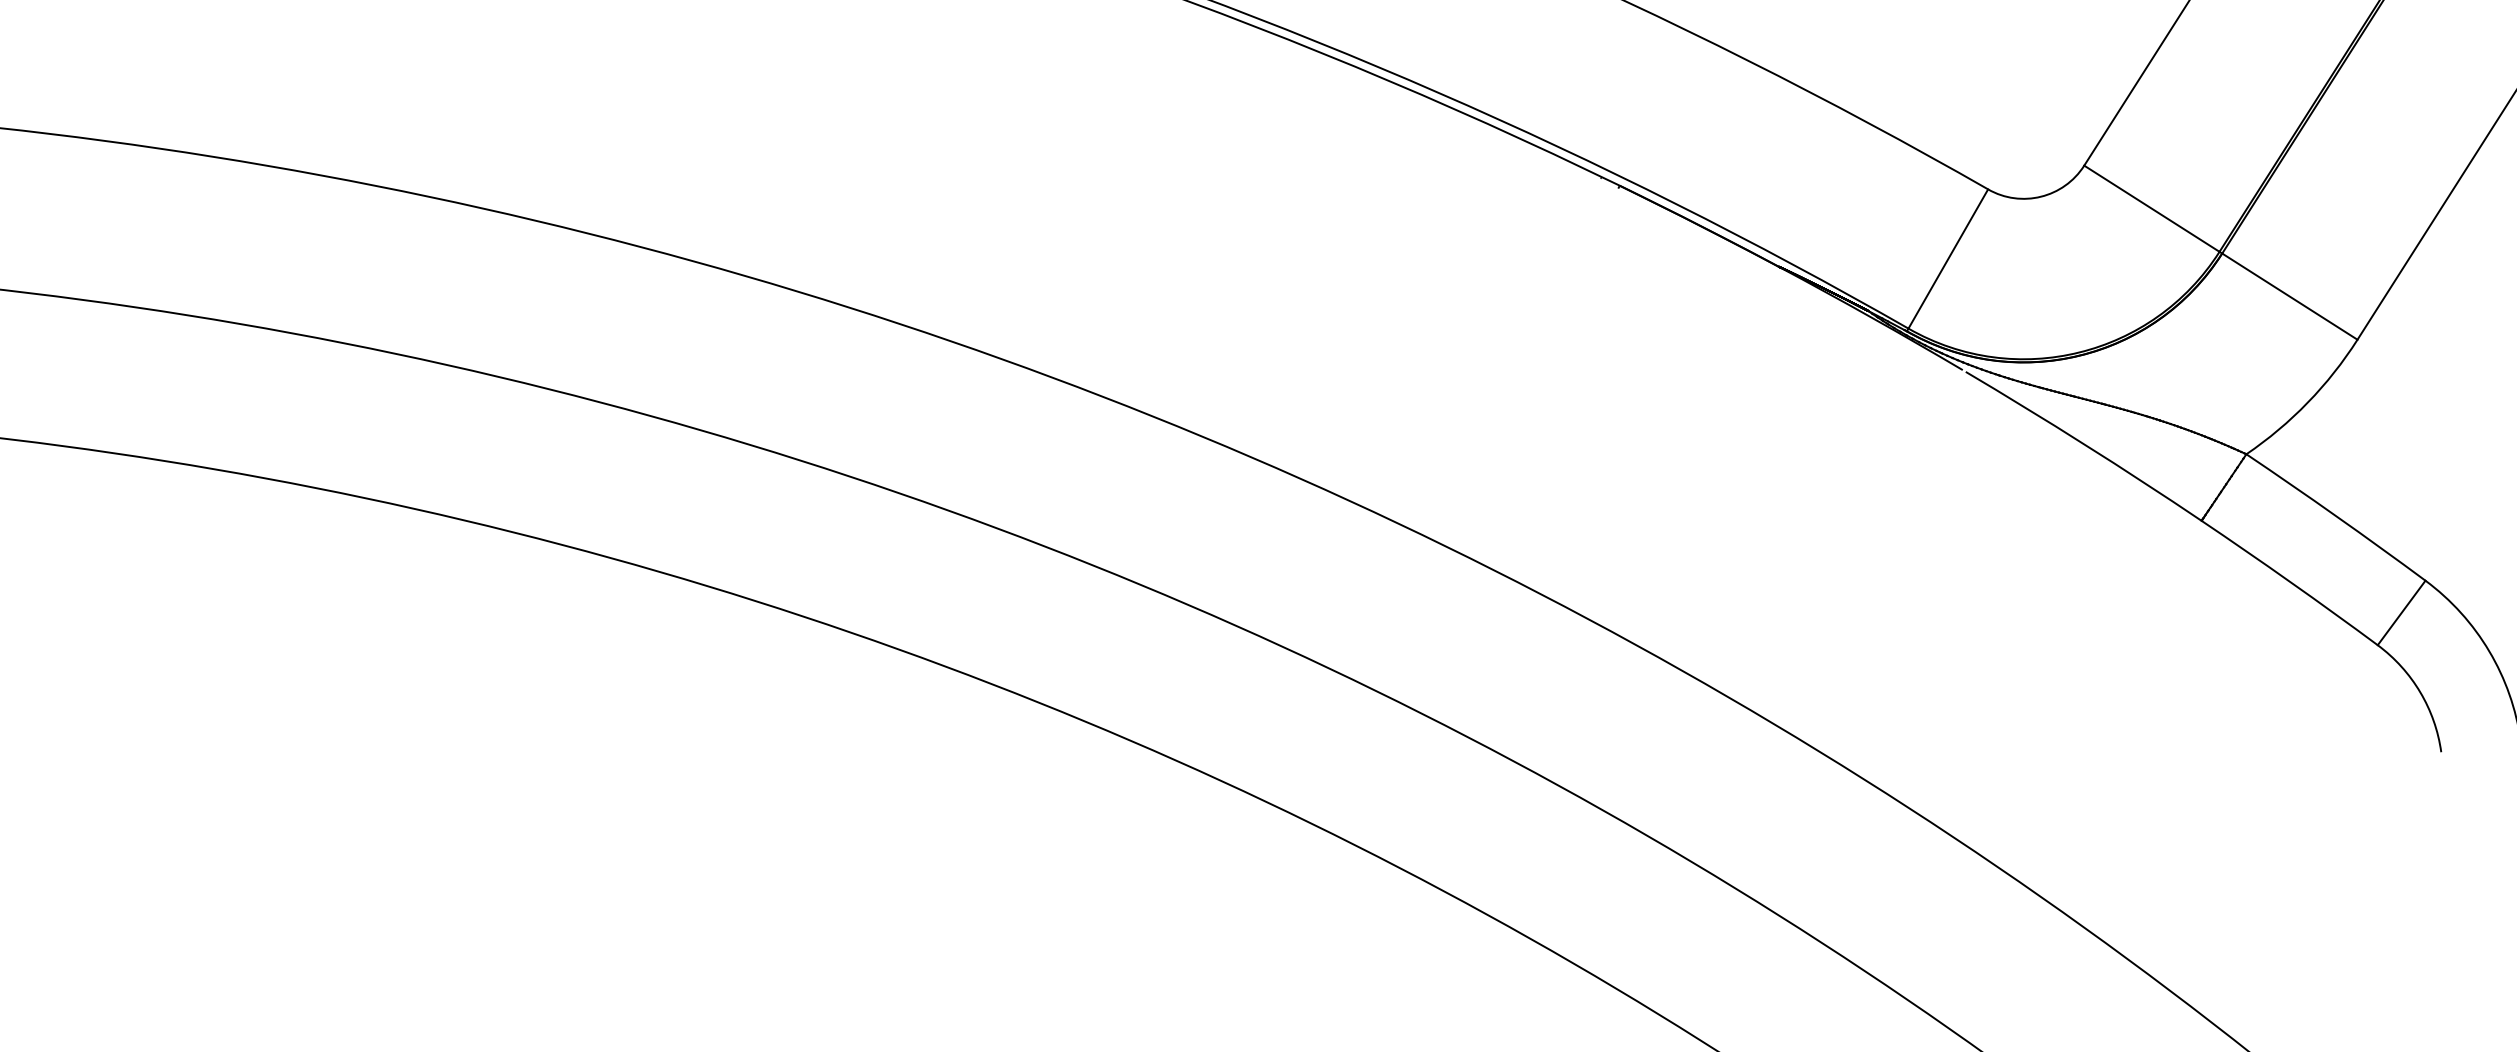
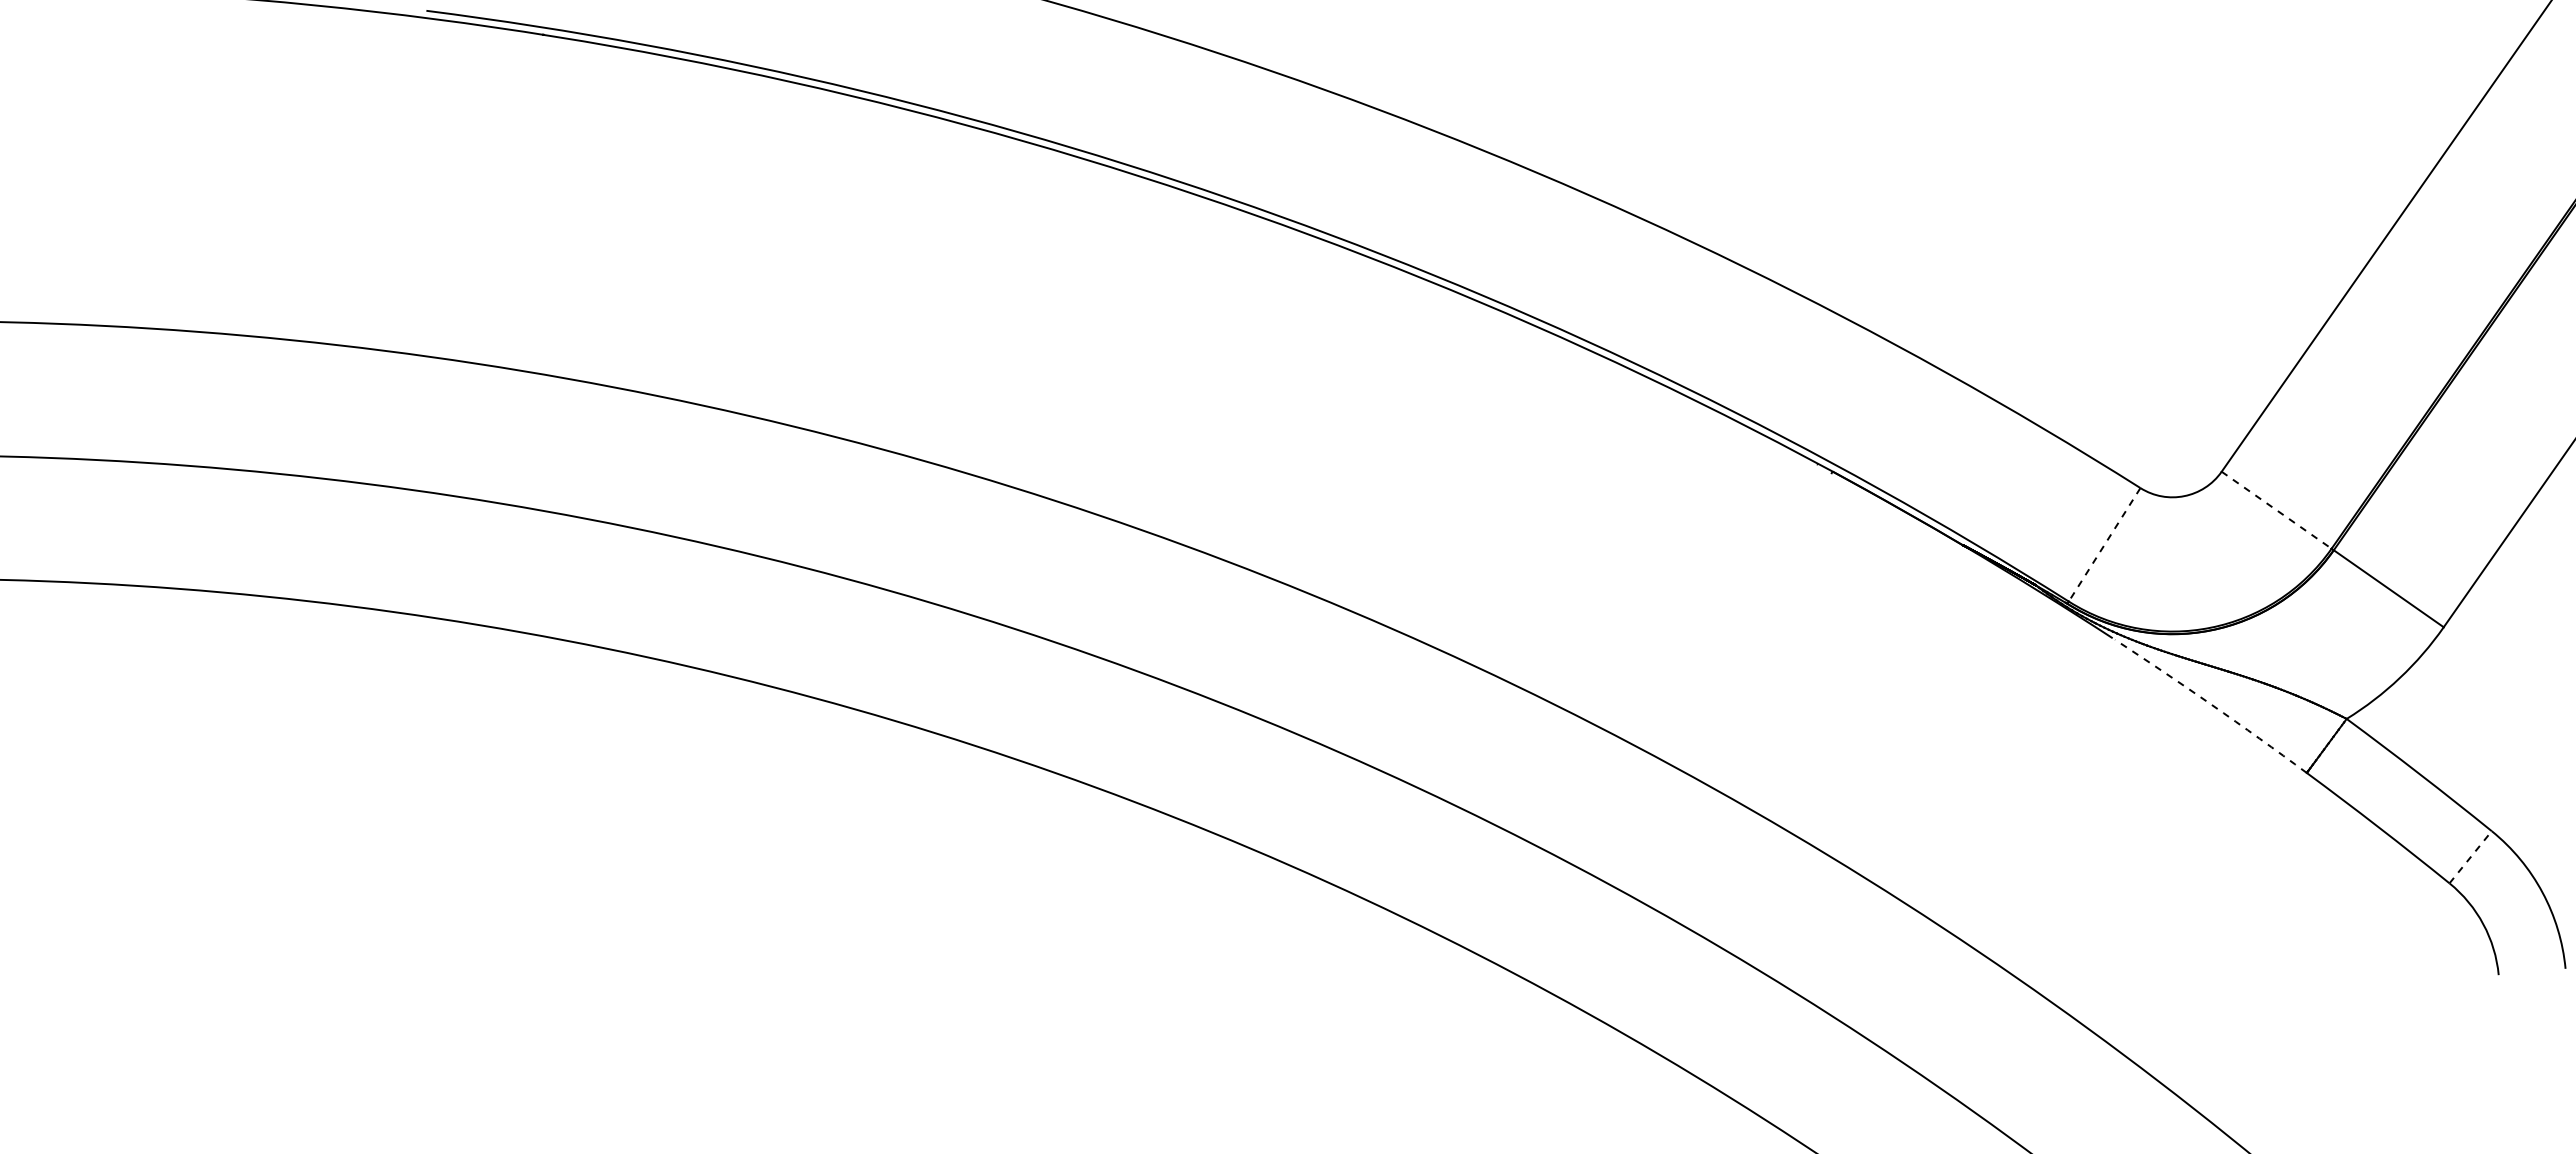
line: (2152, 209) -> (2277, 510), solid -> dashed
line: (1948, 259) -> (2104, 545), solid -> dashed
arc: (2084, 445) -> (2211, 705), solid -> dashed
line: (2401, 613) -> (2470, 857), solid -> dashed

